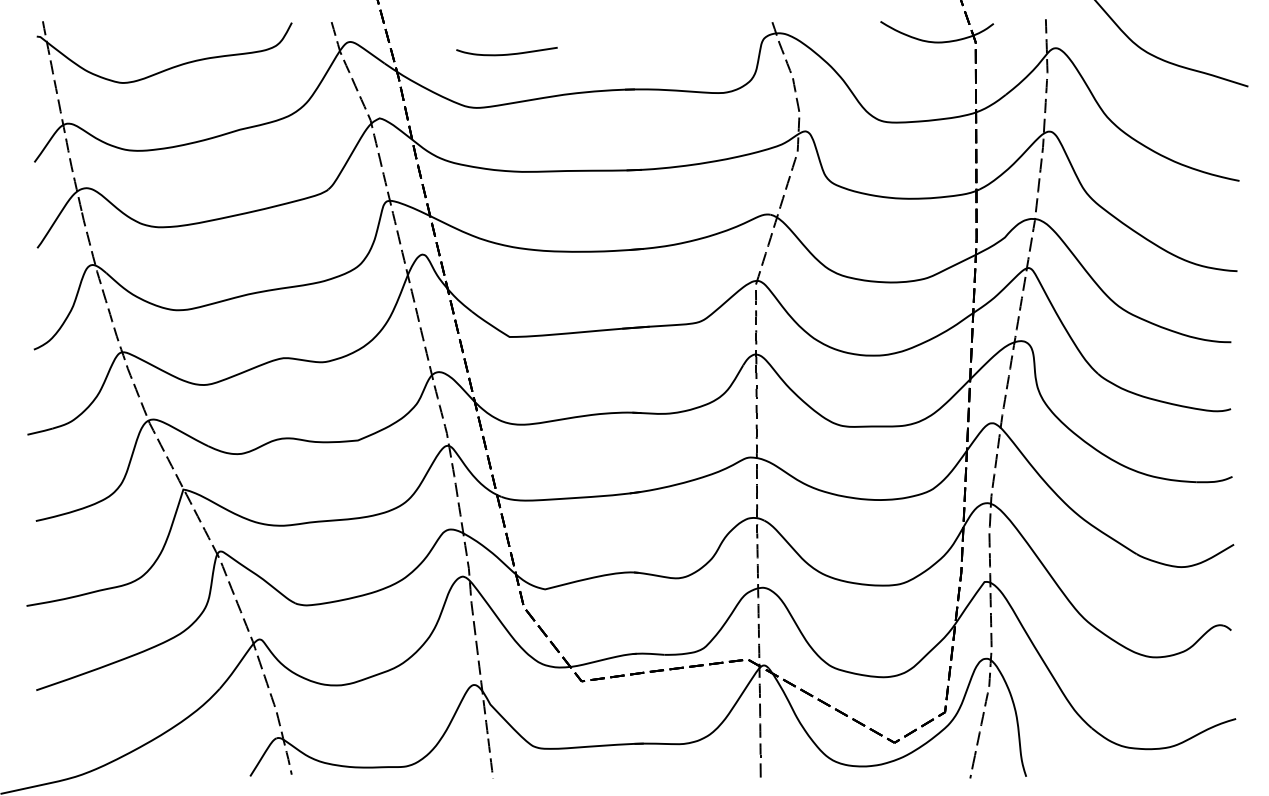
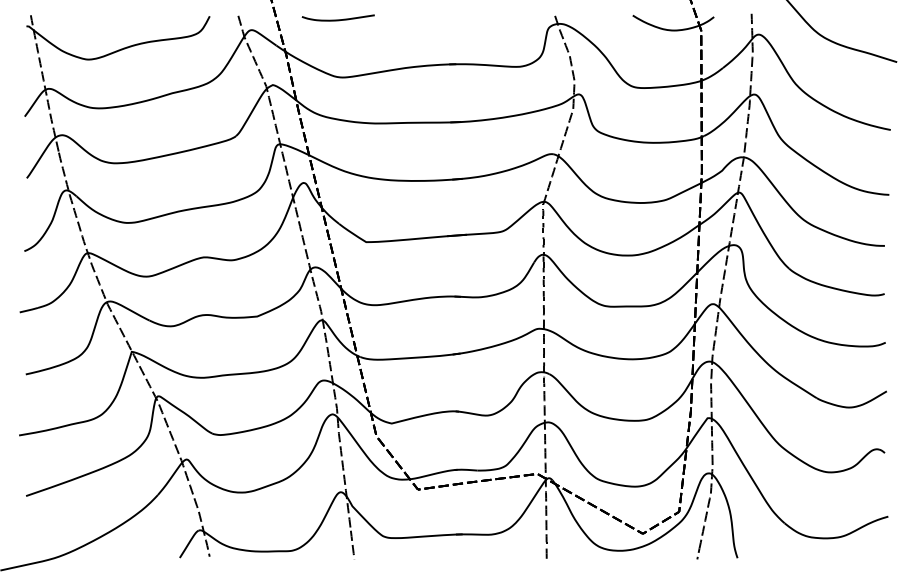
curve: (505, 53) -> (337, 19), moved

